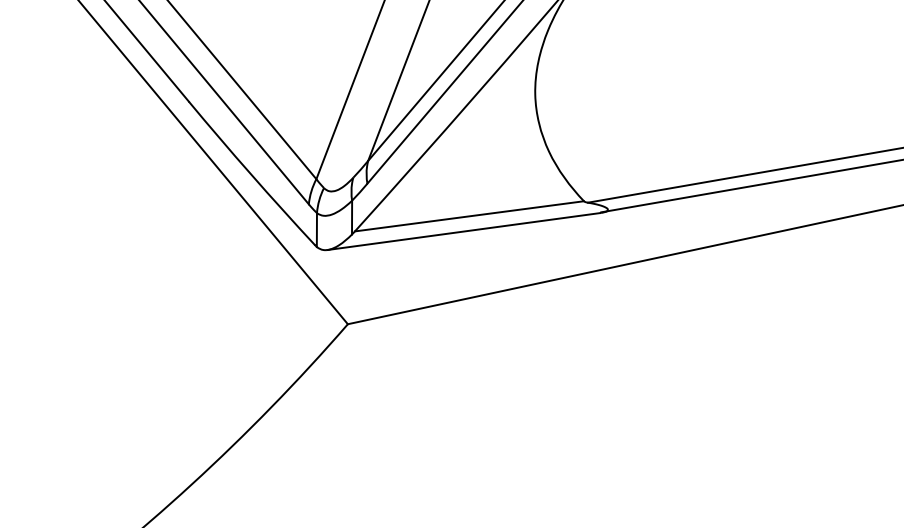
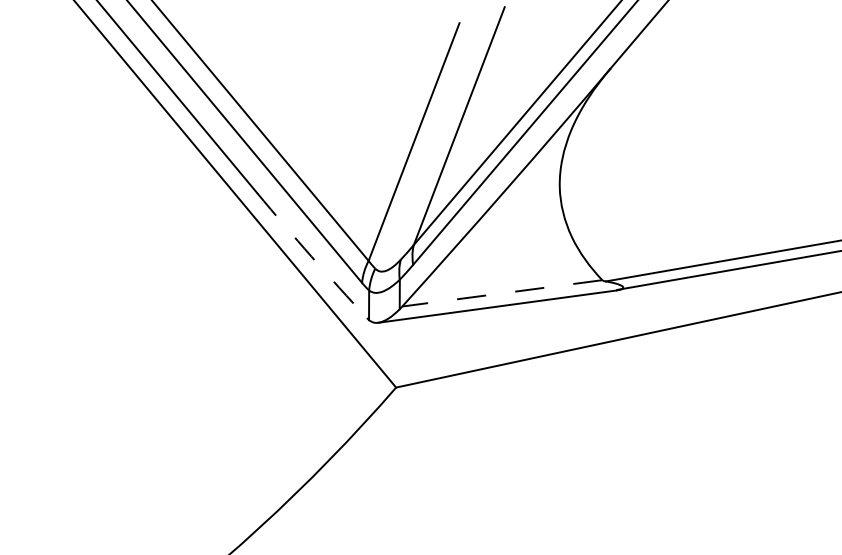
arc: (250, 174) -> (311, 256), solid -> dashed
line: (469, 216) -> (502, 293), solid -> dashed

